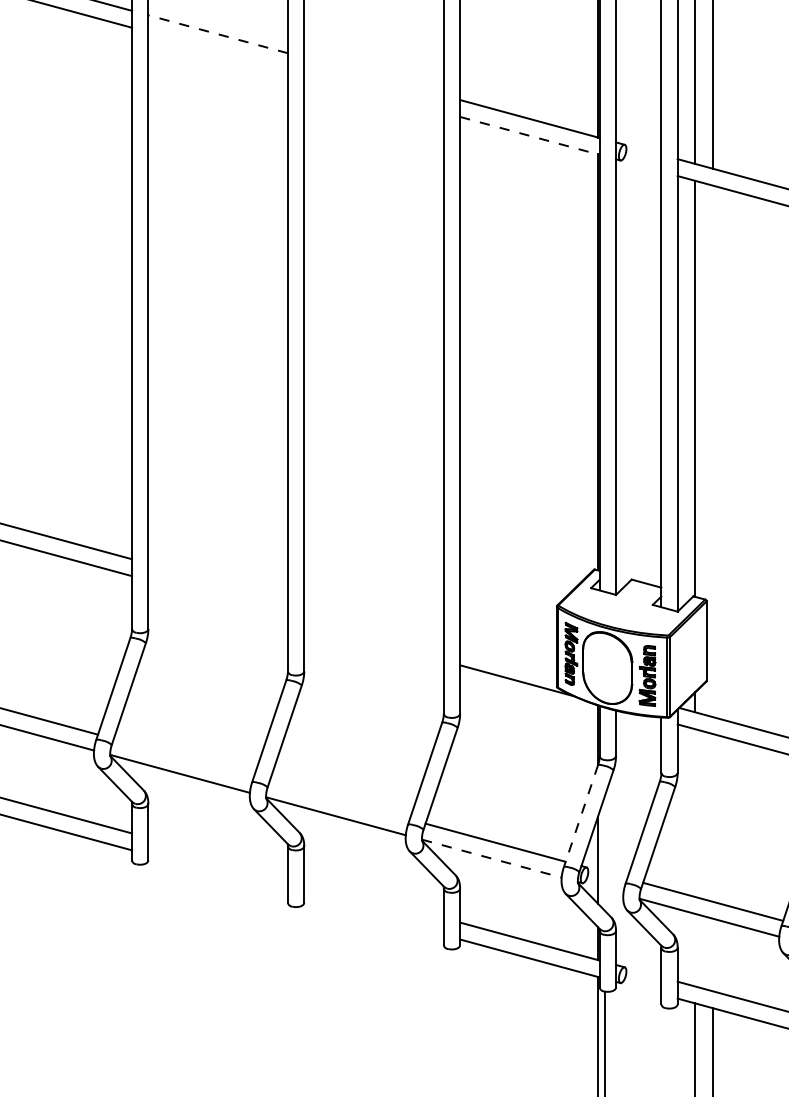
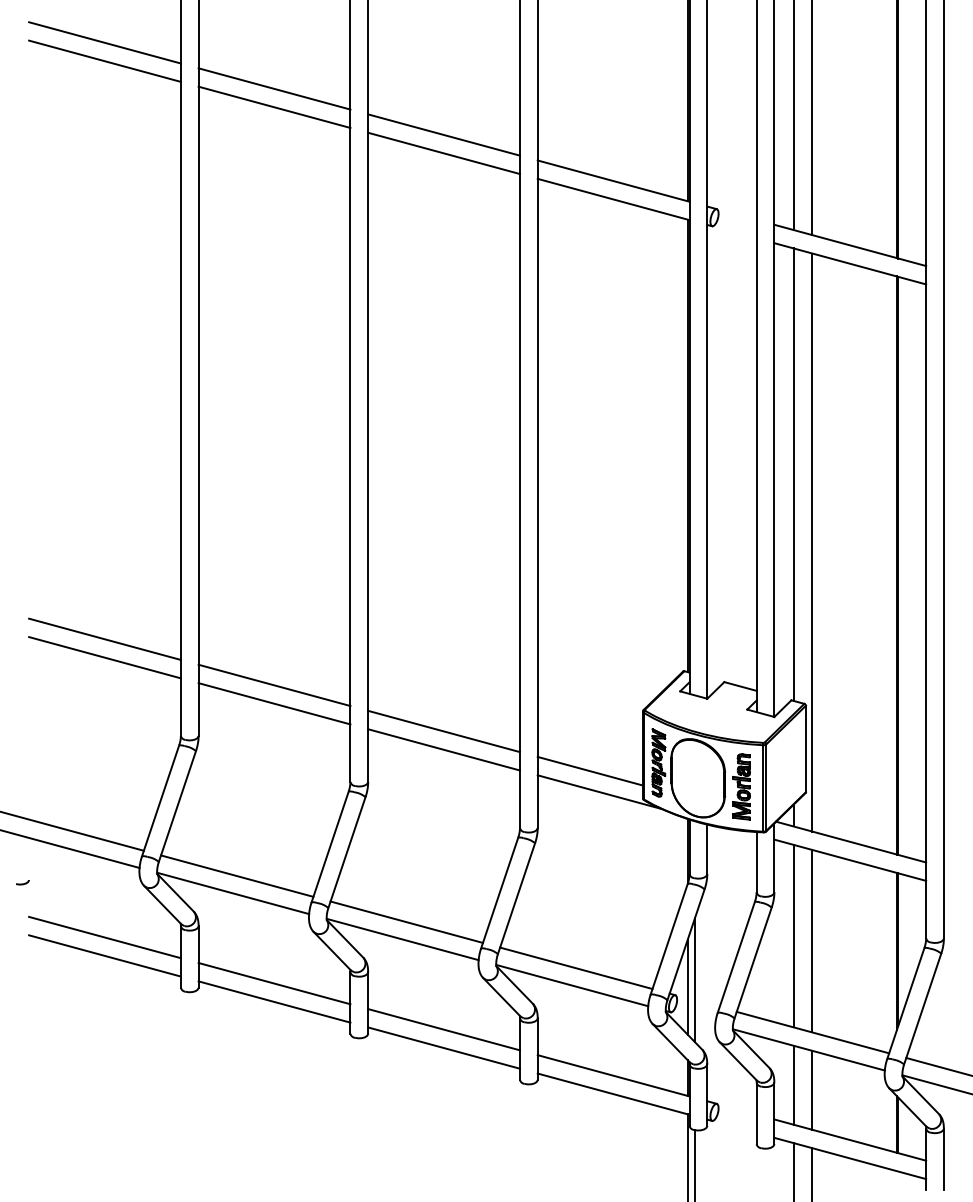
line: (218, 33) -> (274, 88), dashed -> solid
line: (218, 50) -> (274, 106), added
line: (373, 76) -> (443, 134), added
line: (373, 93) -> (443, 153), added
line: (529, 135) -> (613, 199), dashed -> solid
line: (712, 451) -> (812, 542), added
line: (218, 582) -> (274, 685), added
line: (218, 599) -> (274, 703), added
line: (373, 625) -> (443, 731), added
line: (373, 641) -> (443, 749), added
line: (507, 660) -> (589, 770), added
line: (184, 757) -> (237, 875), added
line: (339, 799) -> (406, 921), added
line: (695, 812) -> (793, 935), added
line: (581, 816) -> (669, 939), dashed -> solid
line: (712, 817) -> (812, 940), added
line: (605, 853) -> (695, 979), added
line: (218, 856) -> (274, 983), added
line: (492, 858) -> (572, 985), dashed -> solid
line: (218, 873) -> (274, 1001), added
line: (373, 899) -> (443, 1029), added
line: (373, 915) -> (443, 1047), added
line: (695, 949) -> (793, 1084), added
line: (712, 954) -> (812, 1089), added

